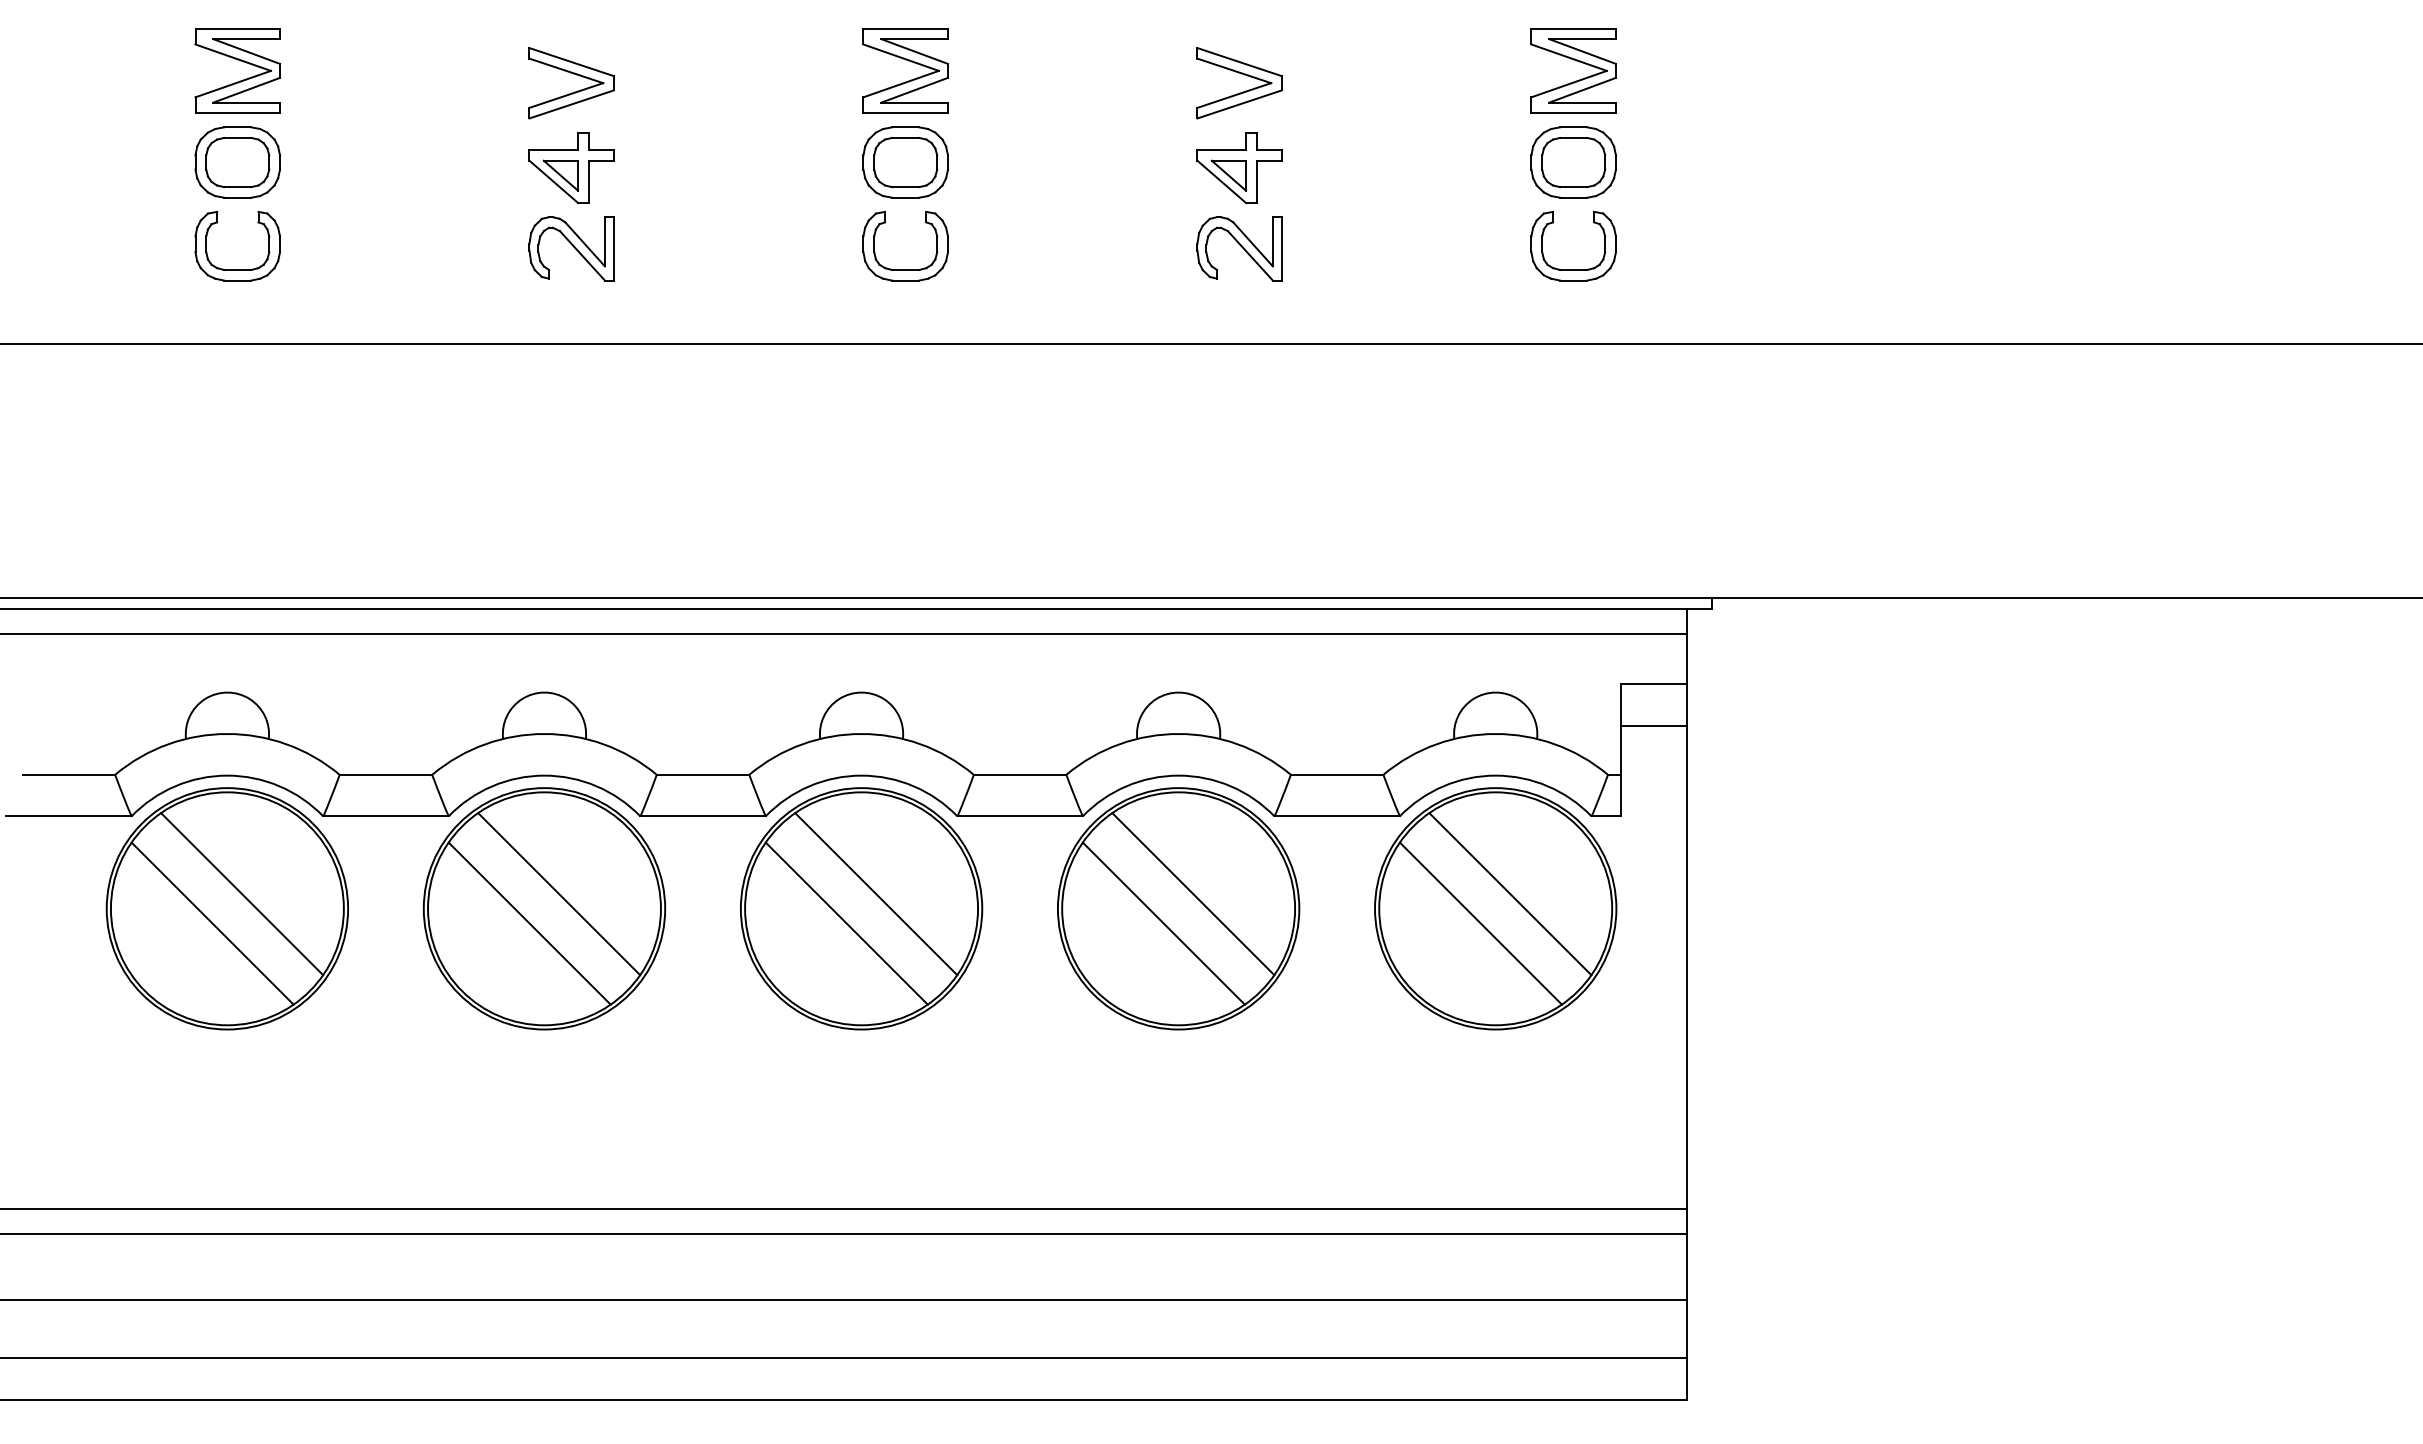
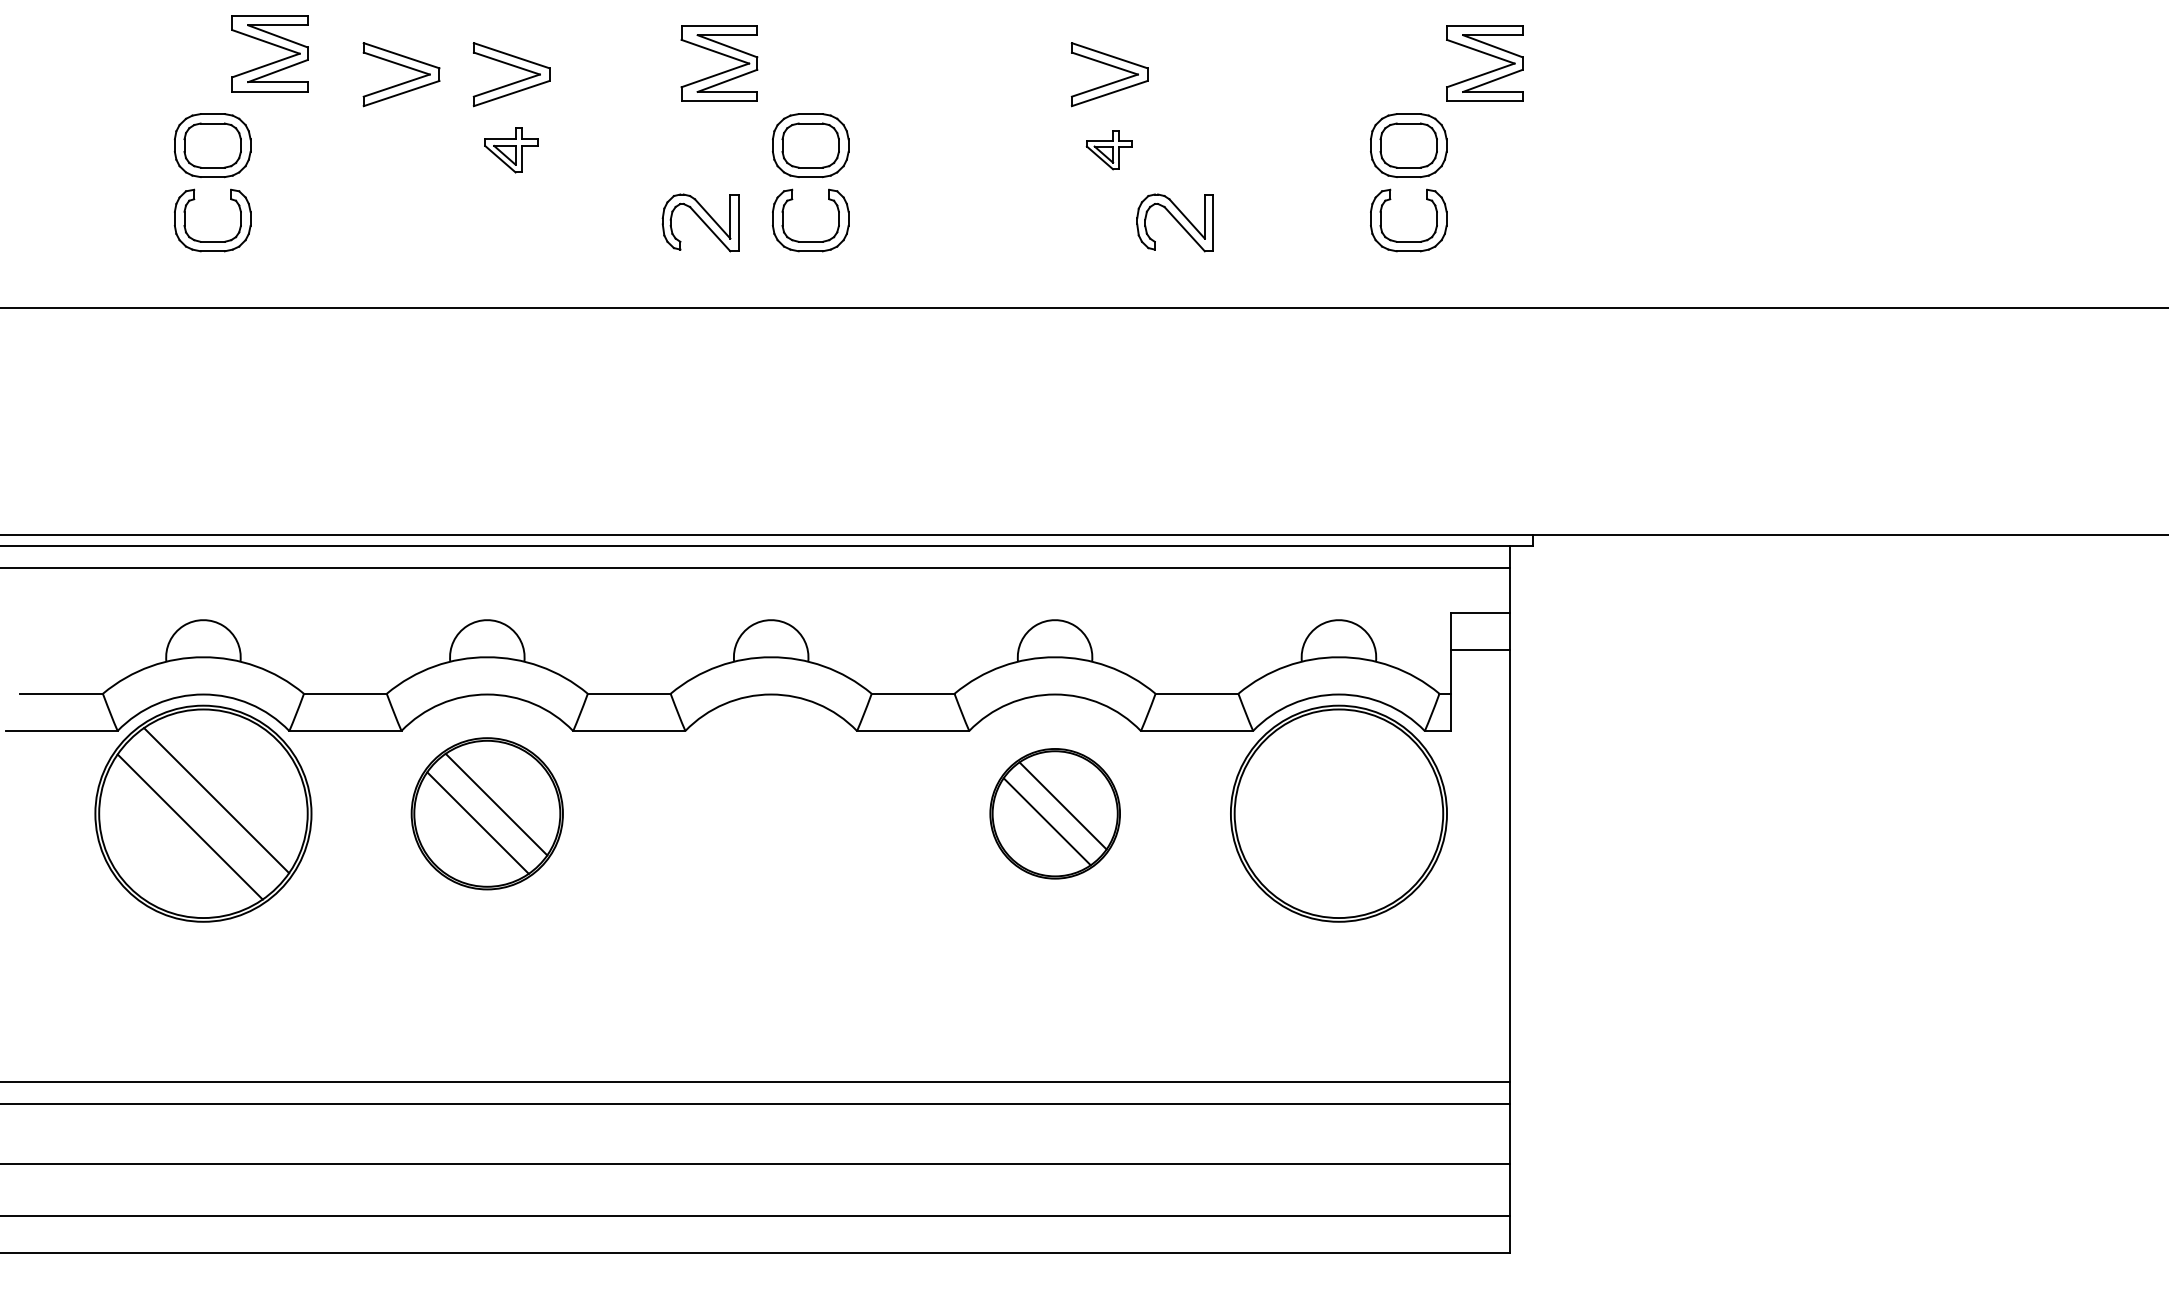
part: (240, 61) -> (272, 45), moved
part: (908, 61) -> (721, 55), moved
part: (1576, 61) -> (1487, 55), moved
part: (451, 91) -> (404, 82), added
part: (571, 167) -> (511, 150), size x0.7
part: (1239, 167) -> (1109, 150), size x0.6
part: (571, 248) -> (700, 222), moved
part: (1239, 248) -> (1174, 222), moved
line: (1510, 894) -> (1352, 800), removed
part: (544, 908) -> (487, 813), size x0.7
part: (861, 908) -> (771, 813), removed
part: (1178, 908) -> (1054, 813), size x0.6
line: (1480, 923) -> (1325, 826), removed

